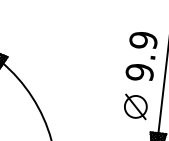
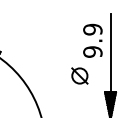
part: (135, 106) -> (79, 75), moved

